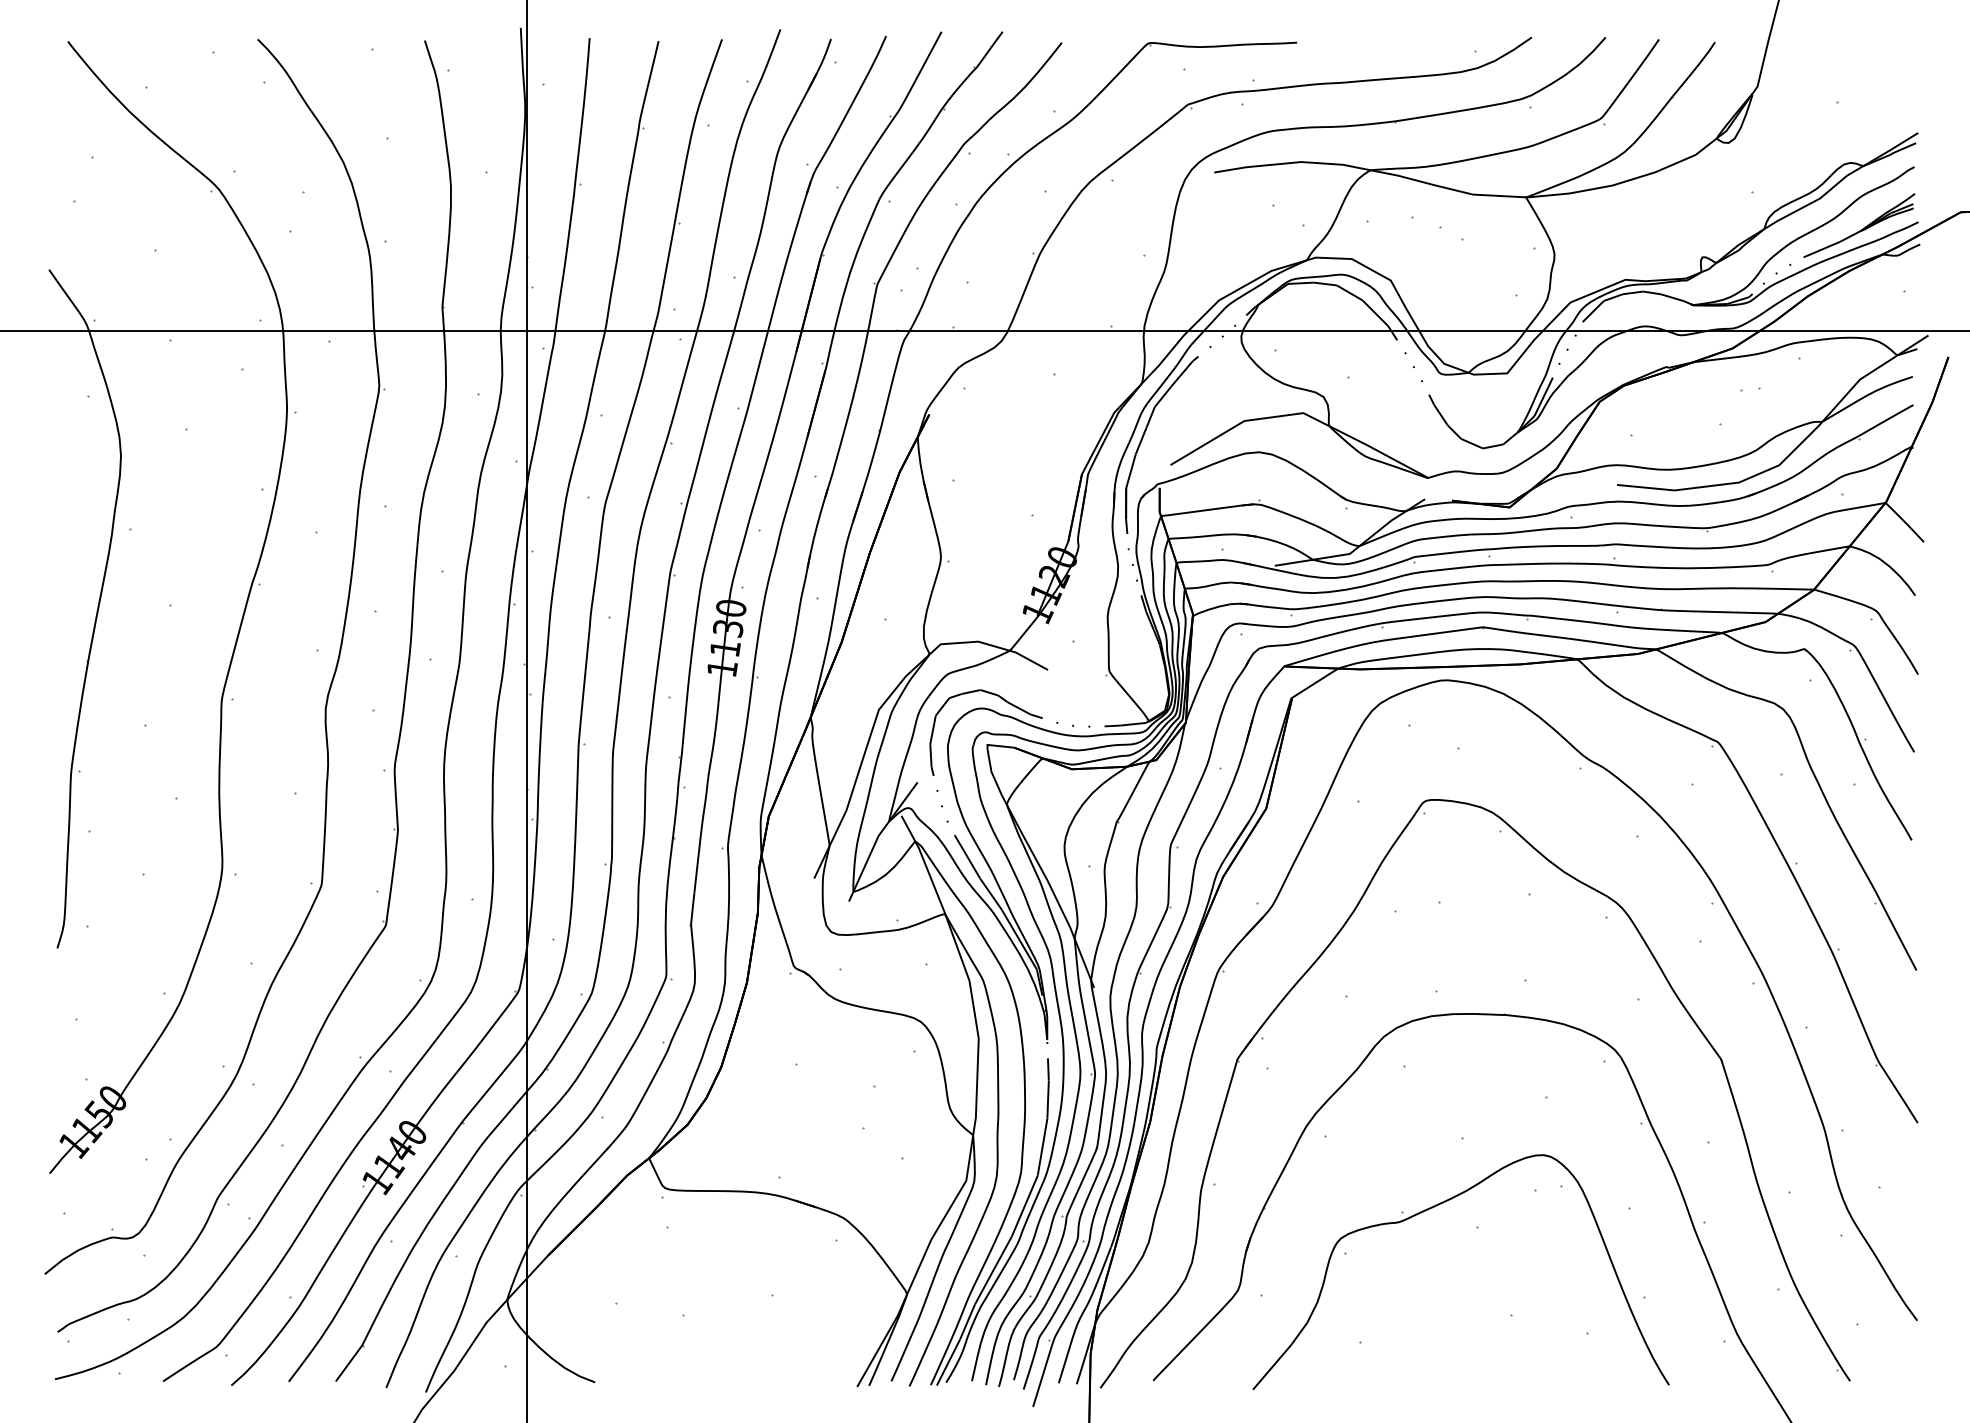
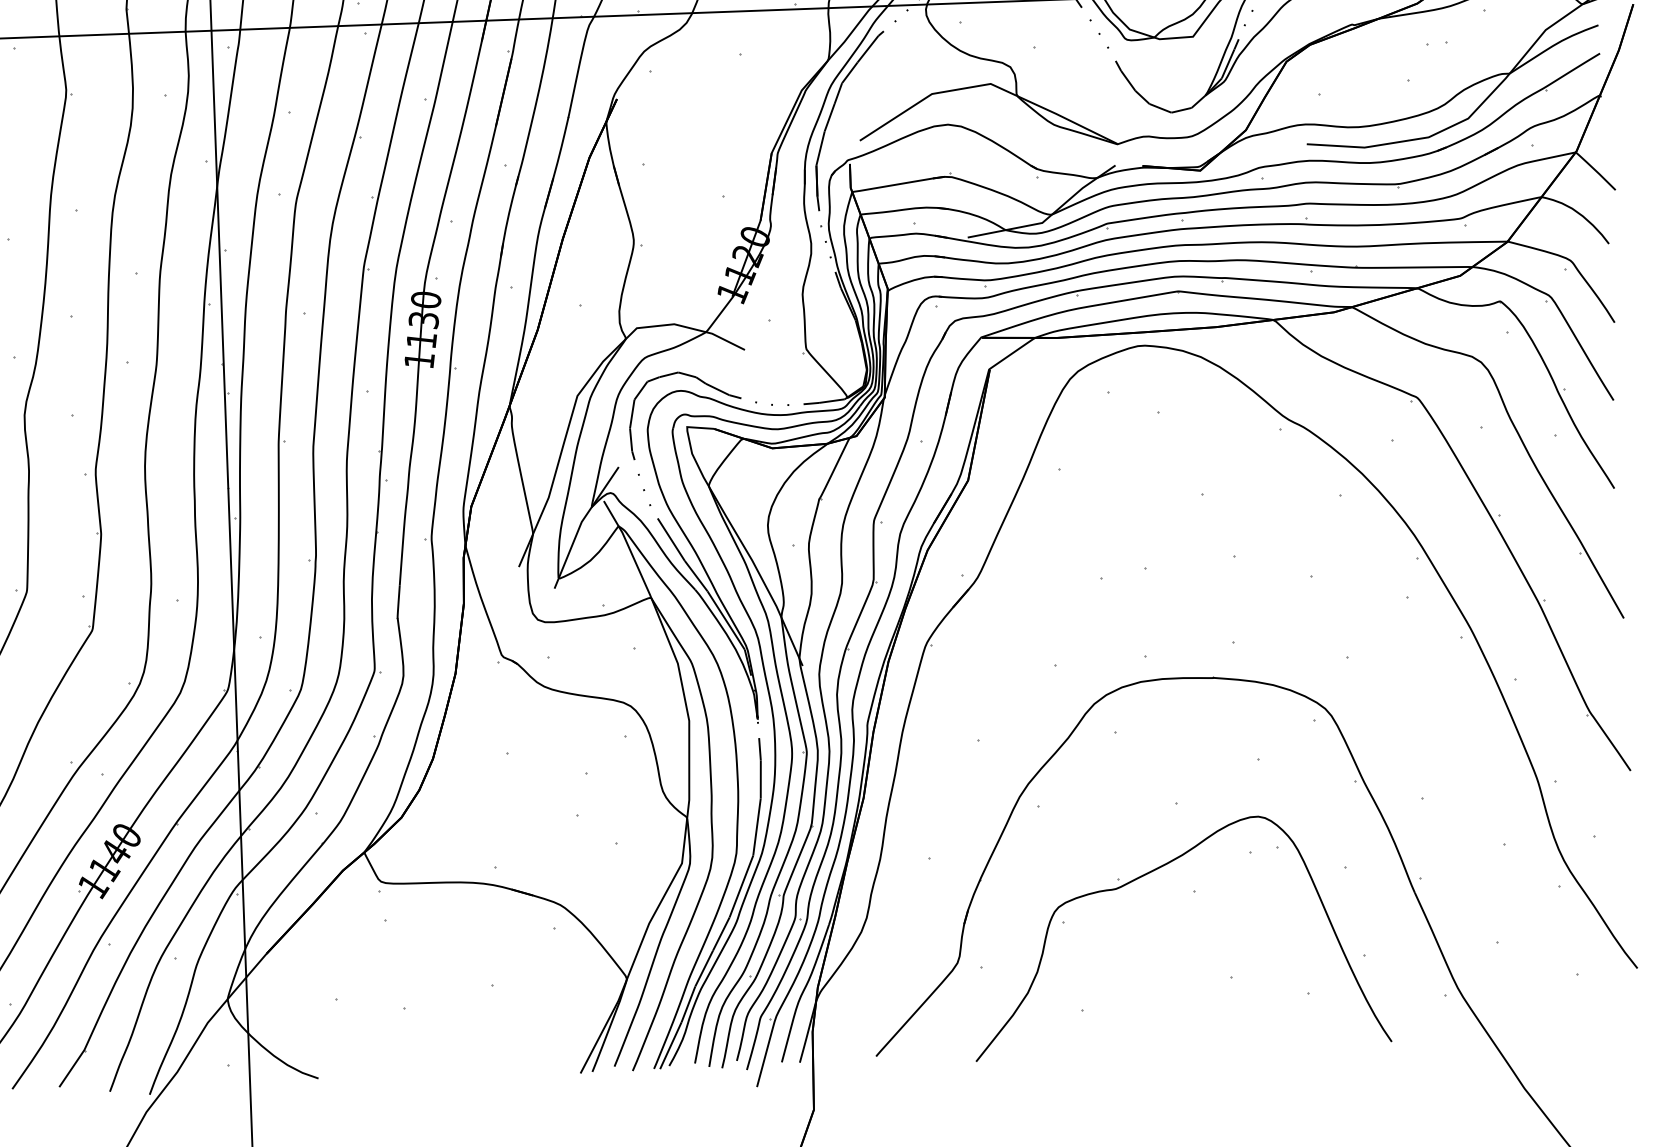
part: (1316, 962) -> (1023, 632), removed

